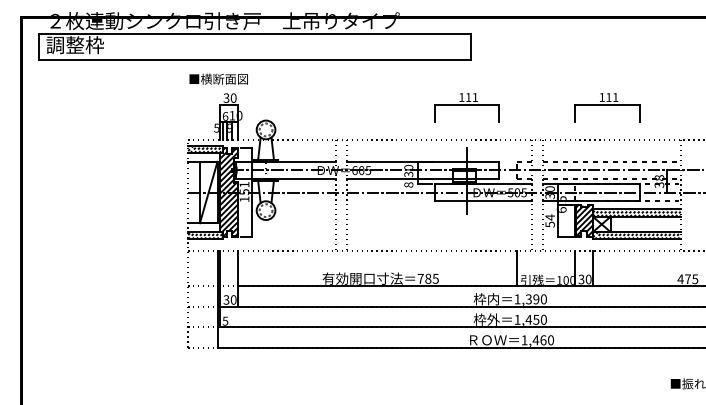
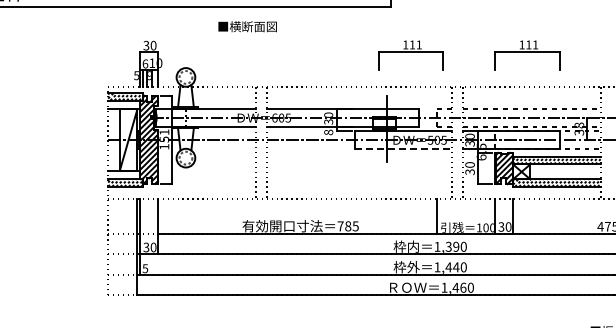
text: (218, 78) -> (247, 26), moved
part: (466, 107) -> (410, 55), moved
line: (483, 201) -> (403, 149), solid -> dashed
text: (549, 220) -> (469, 168), 54 -> 30
text: (536, 319) -> (456, 267), 1,450 -> 1,440

